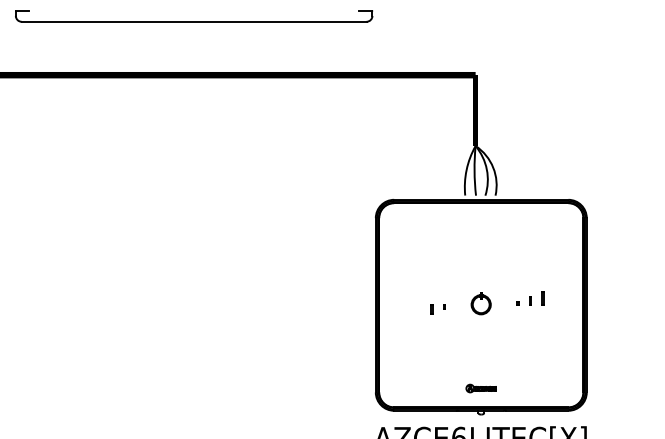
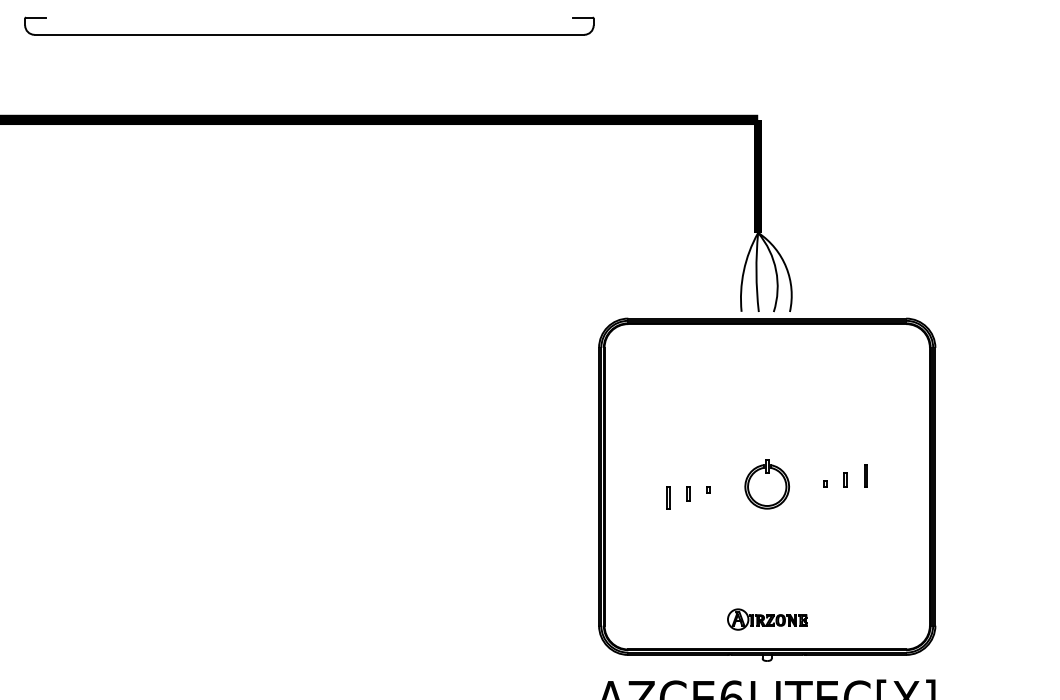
part: (480, 303) -> (765, 483), size x1.43
line: (419, 311) -> (668, 496), added
part: (480, 388) -> (765, 619), size x1.67

